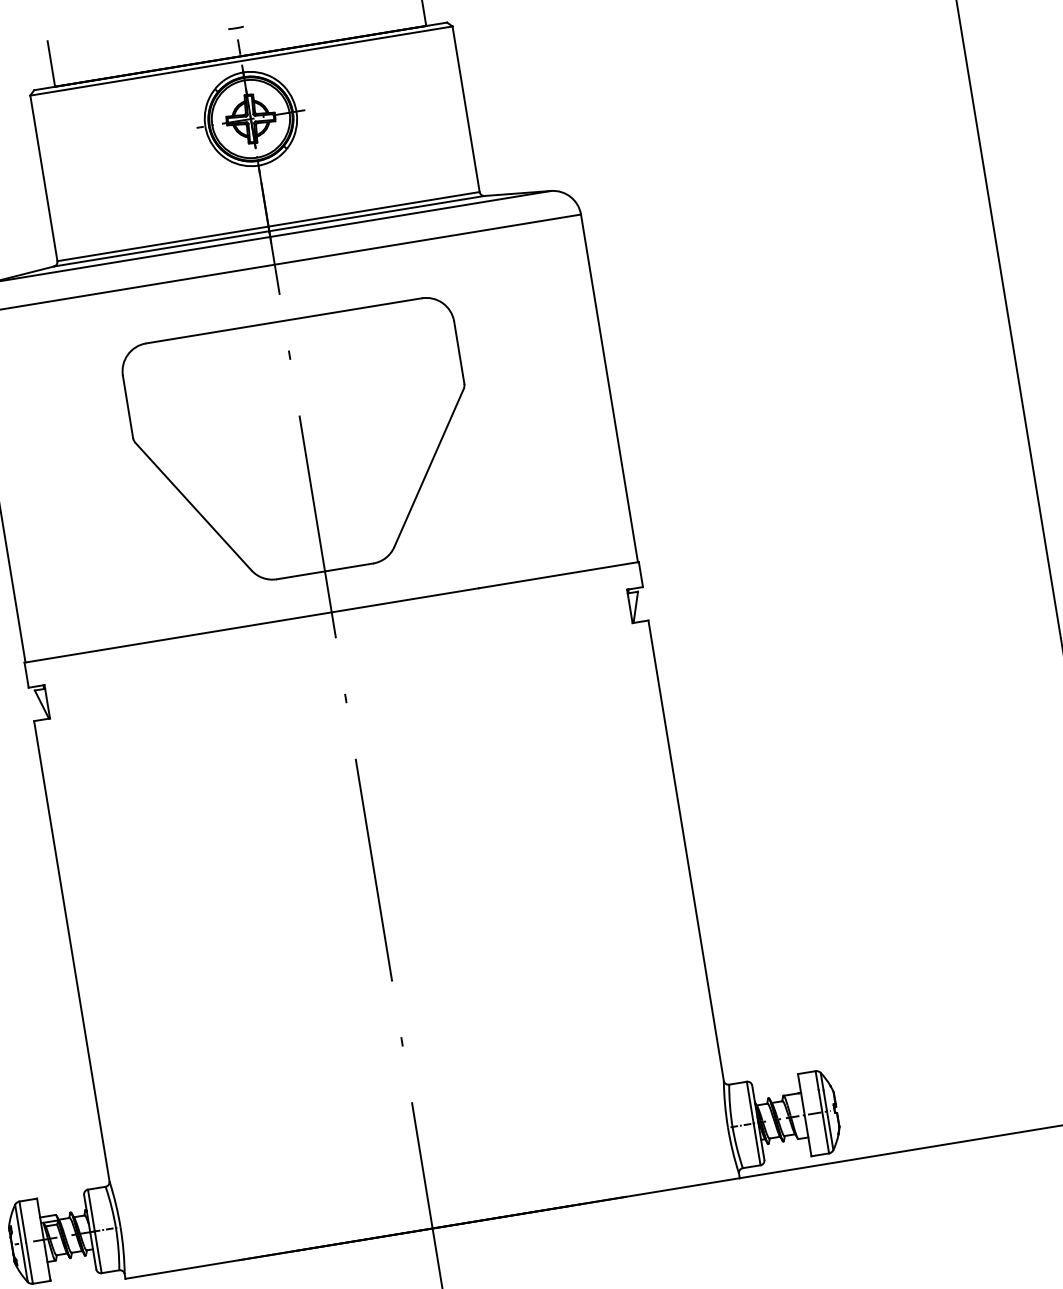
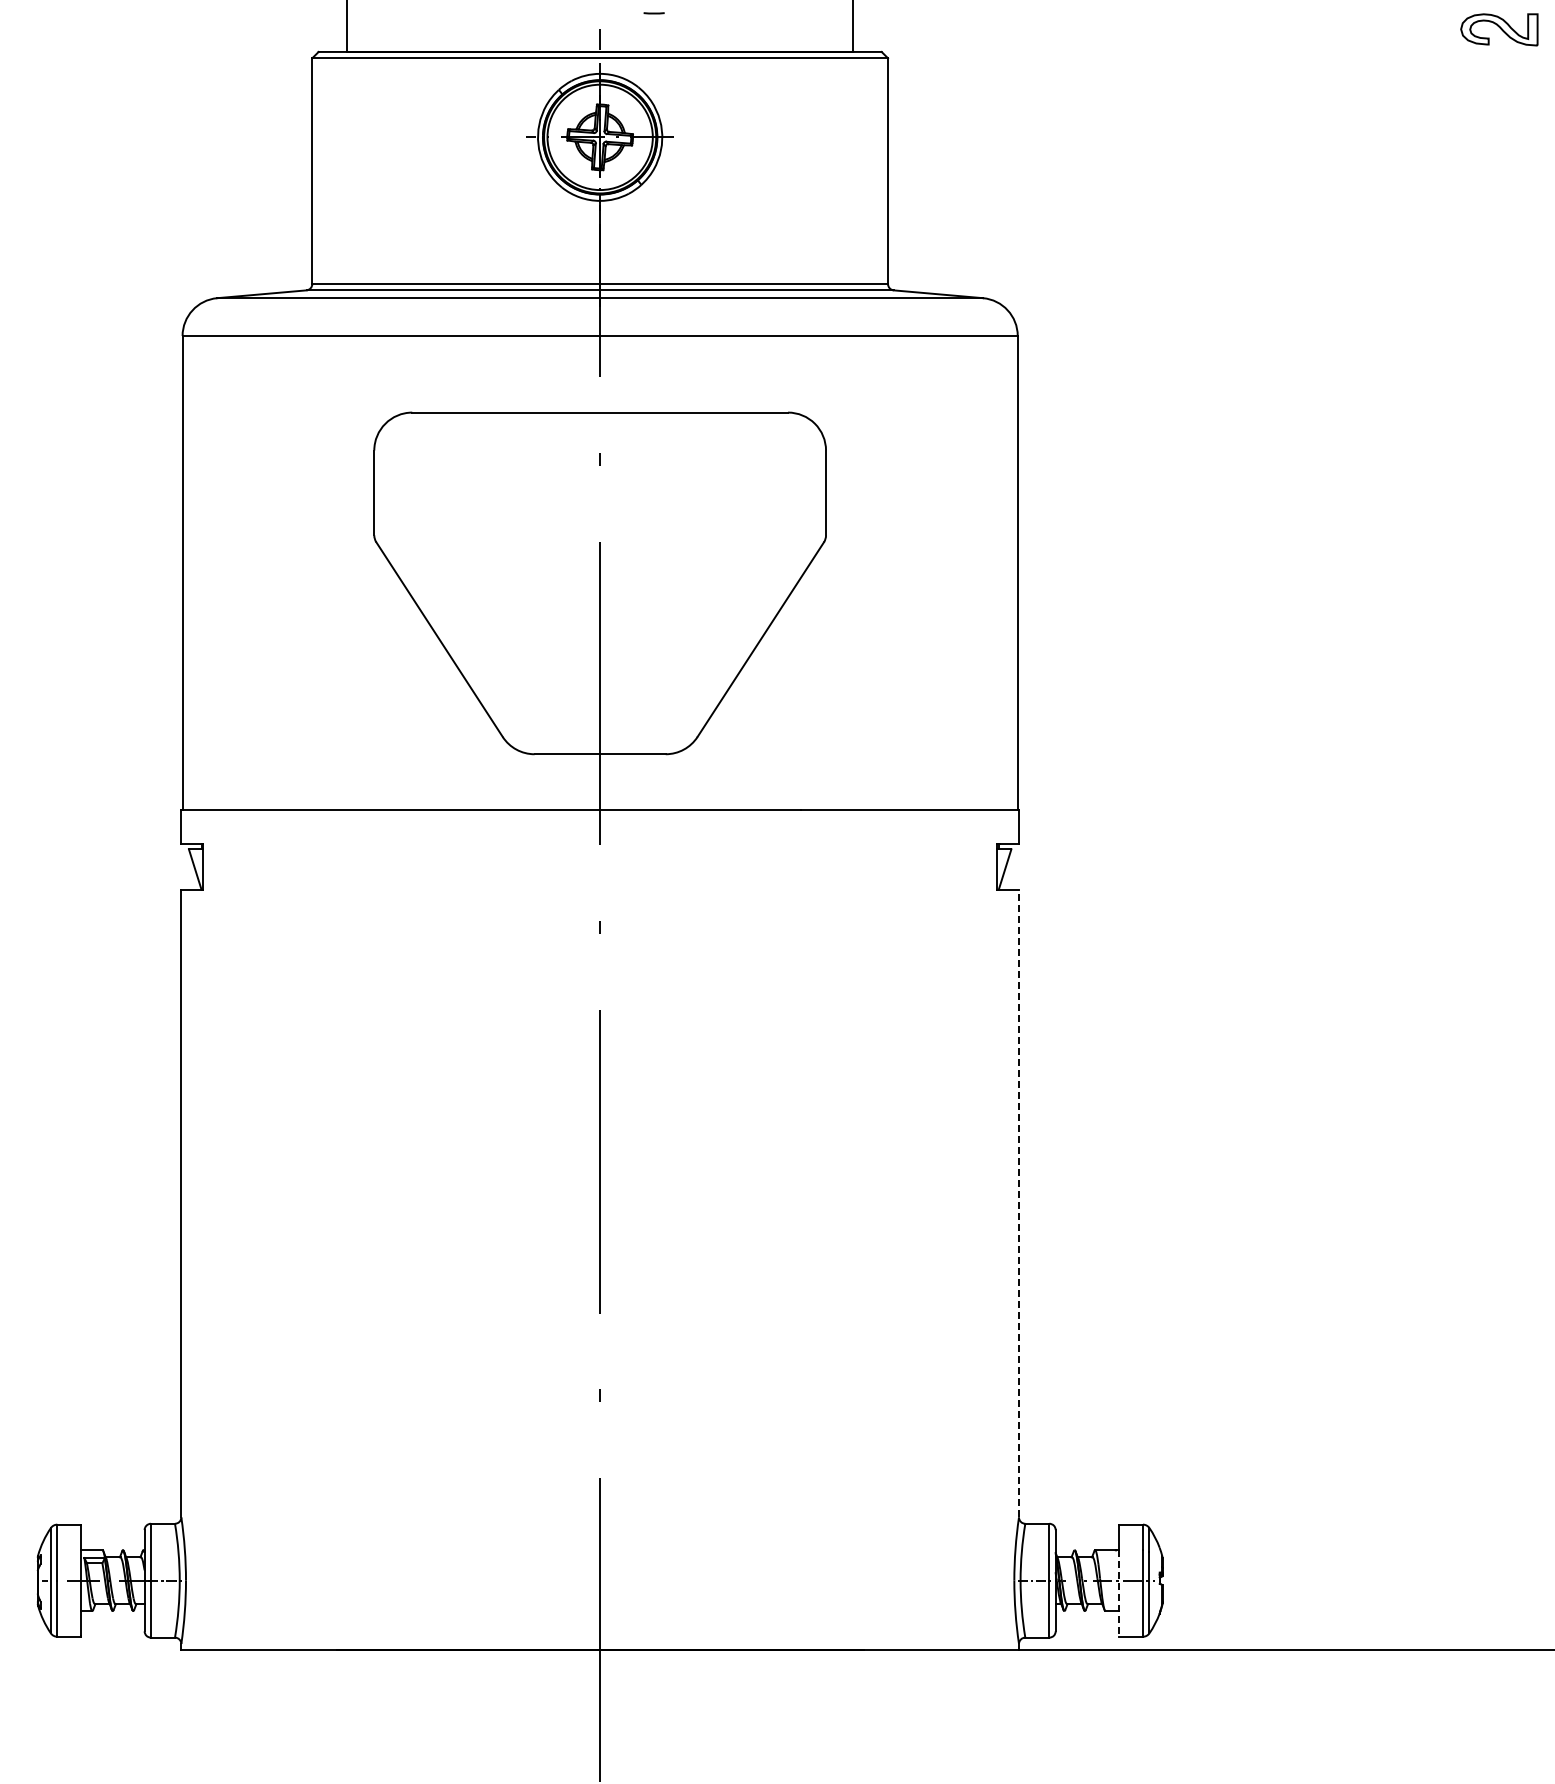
line: (235, 28) -> (653, 13), moved
line: (686, 850) -> (1019, 1203), solid -> dashed
line: (805, 1124) -> (1118, 1593), solid -> dashed

